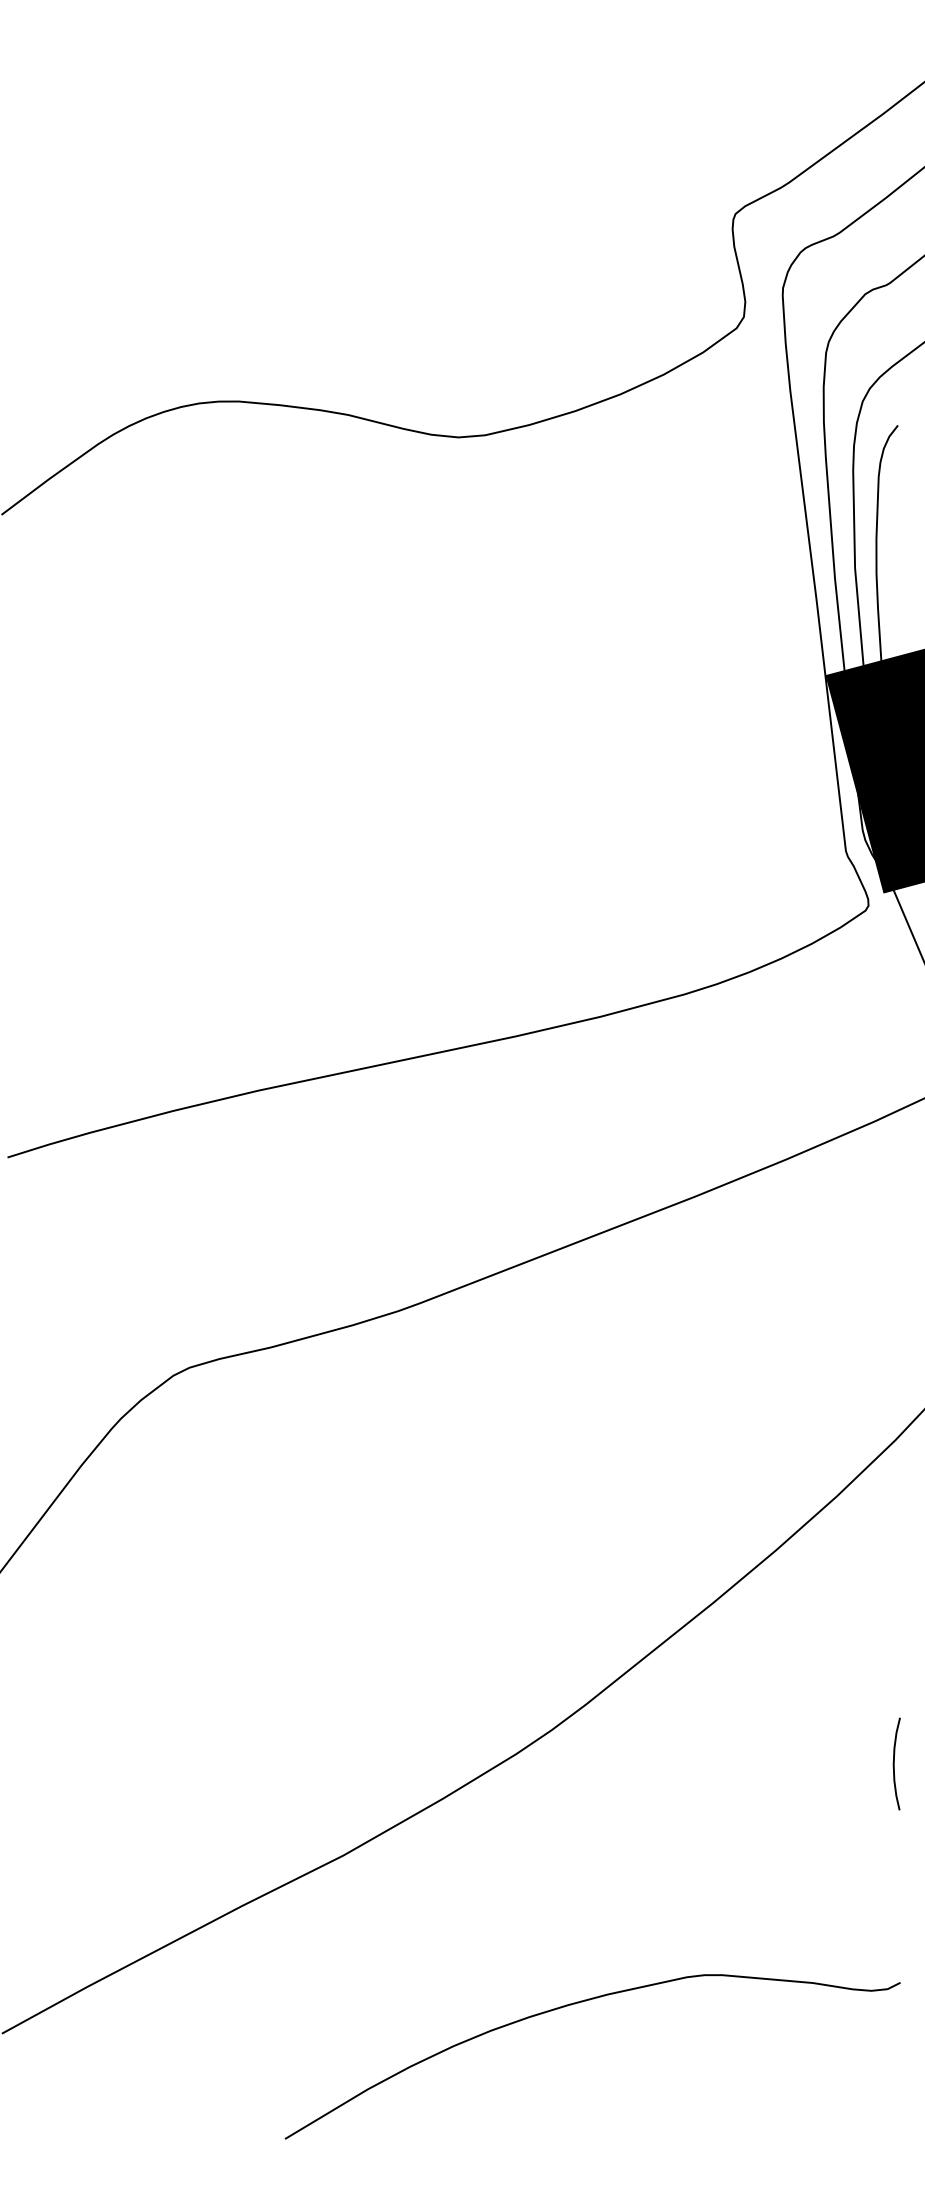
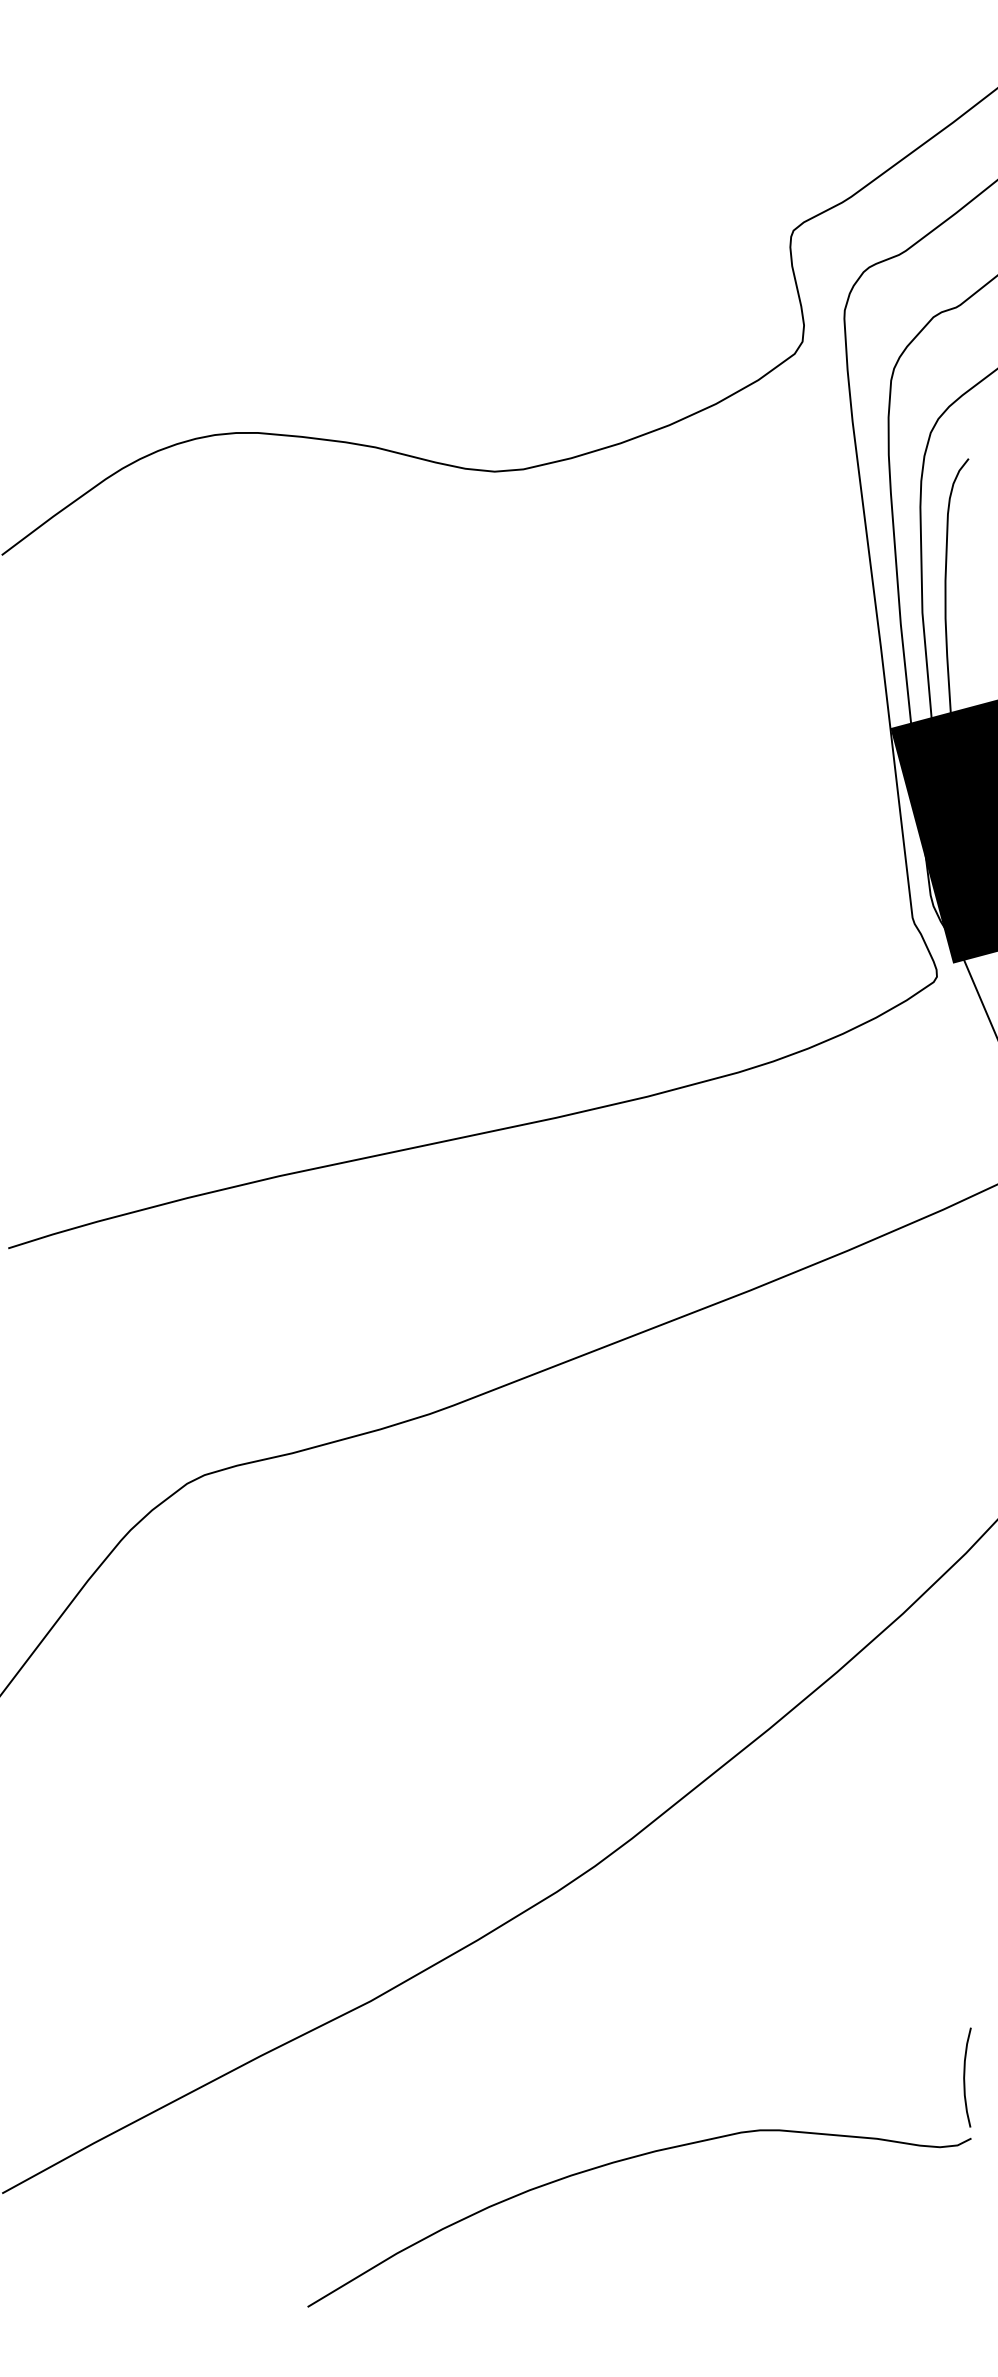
curve: (894, 1763) -> (965, 2076), moved

